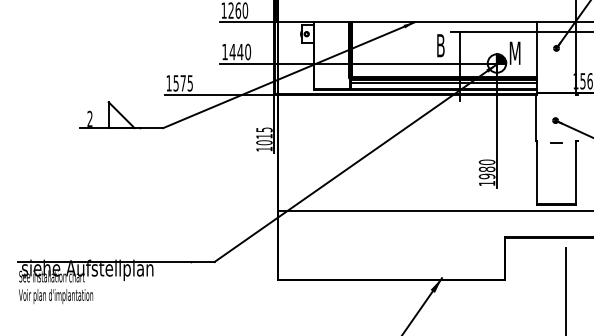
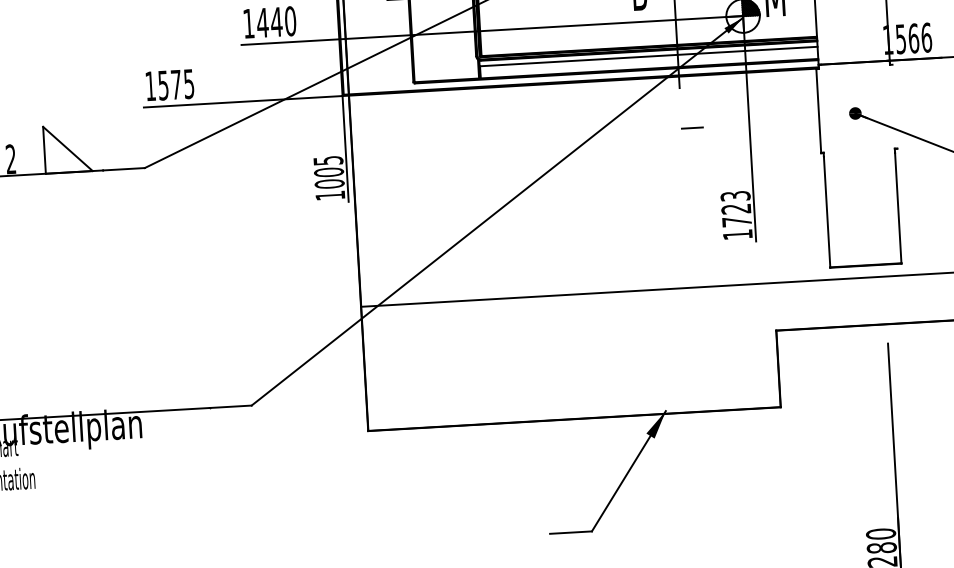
text: (264, 135) -> (329, 170), 1015 -> 1005
line: (556, 142) -> (692, 126), moved
text: (486, 169) -> (735, 209), 1980 -> 1723

